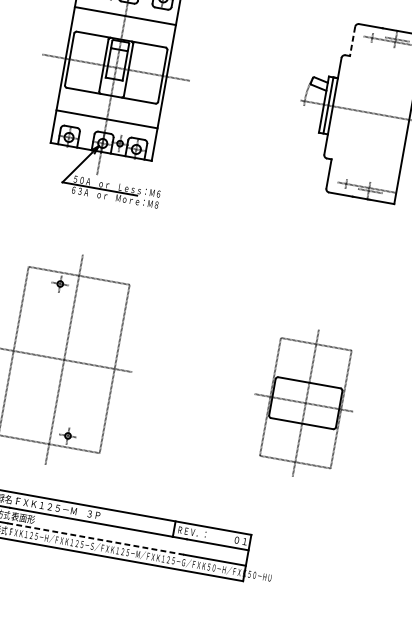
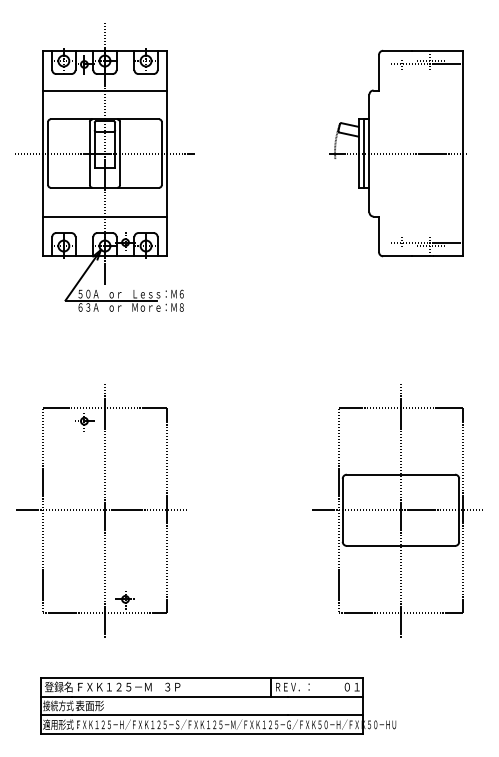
line: (352, 41) -> (379, 72), dashed -> solid
part: (303, 402) -> (397, 510), size x1.43
line: (96, 539) -> (180, 715), dashed -> solid

